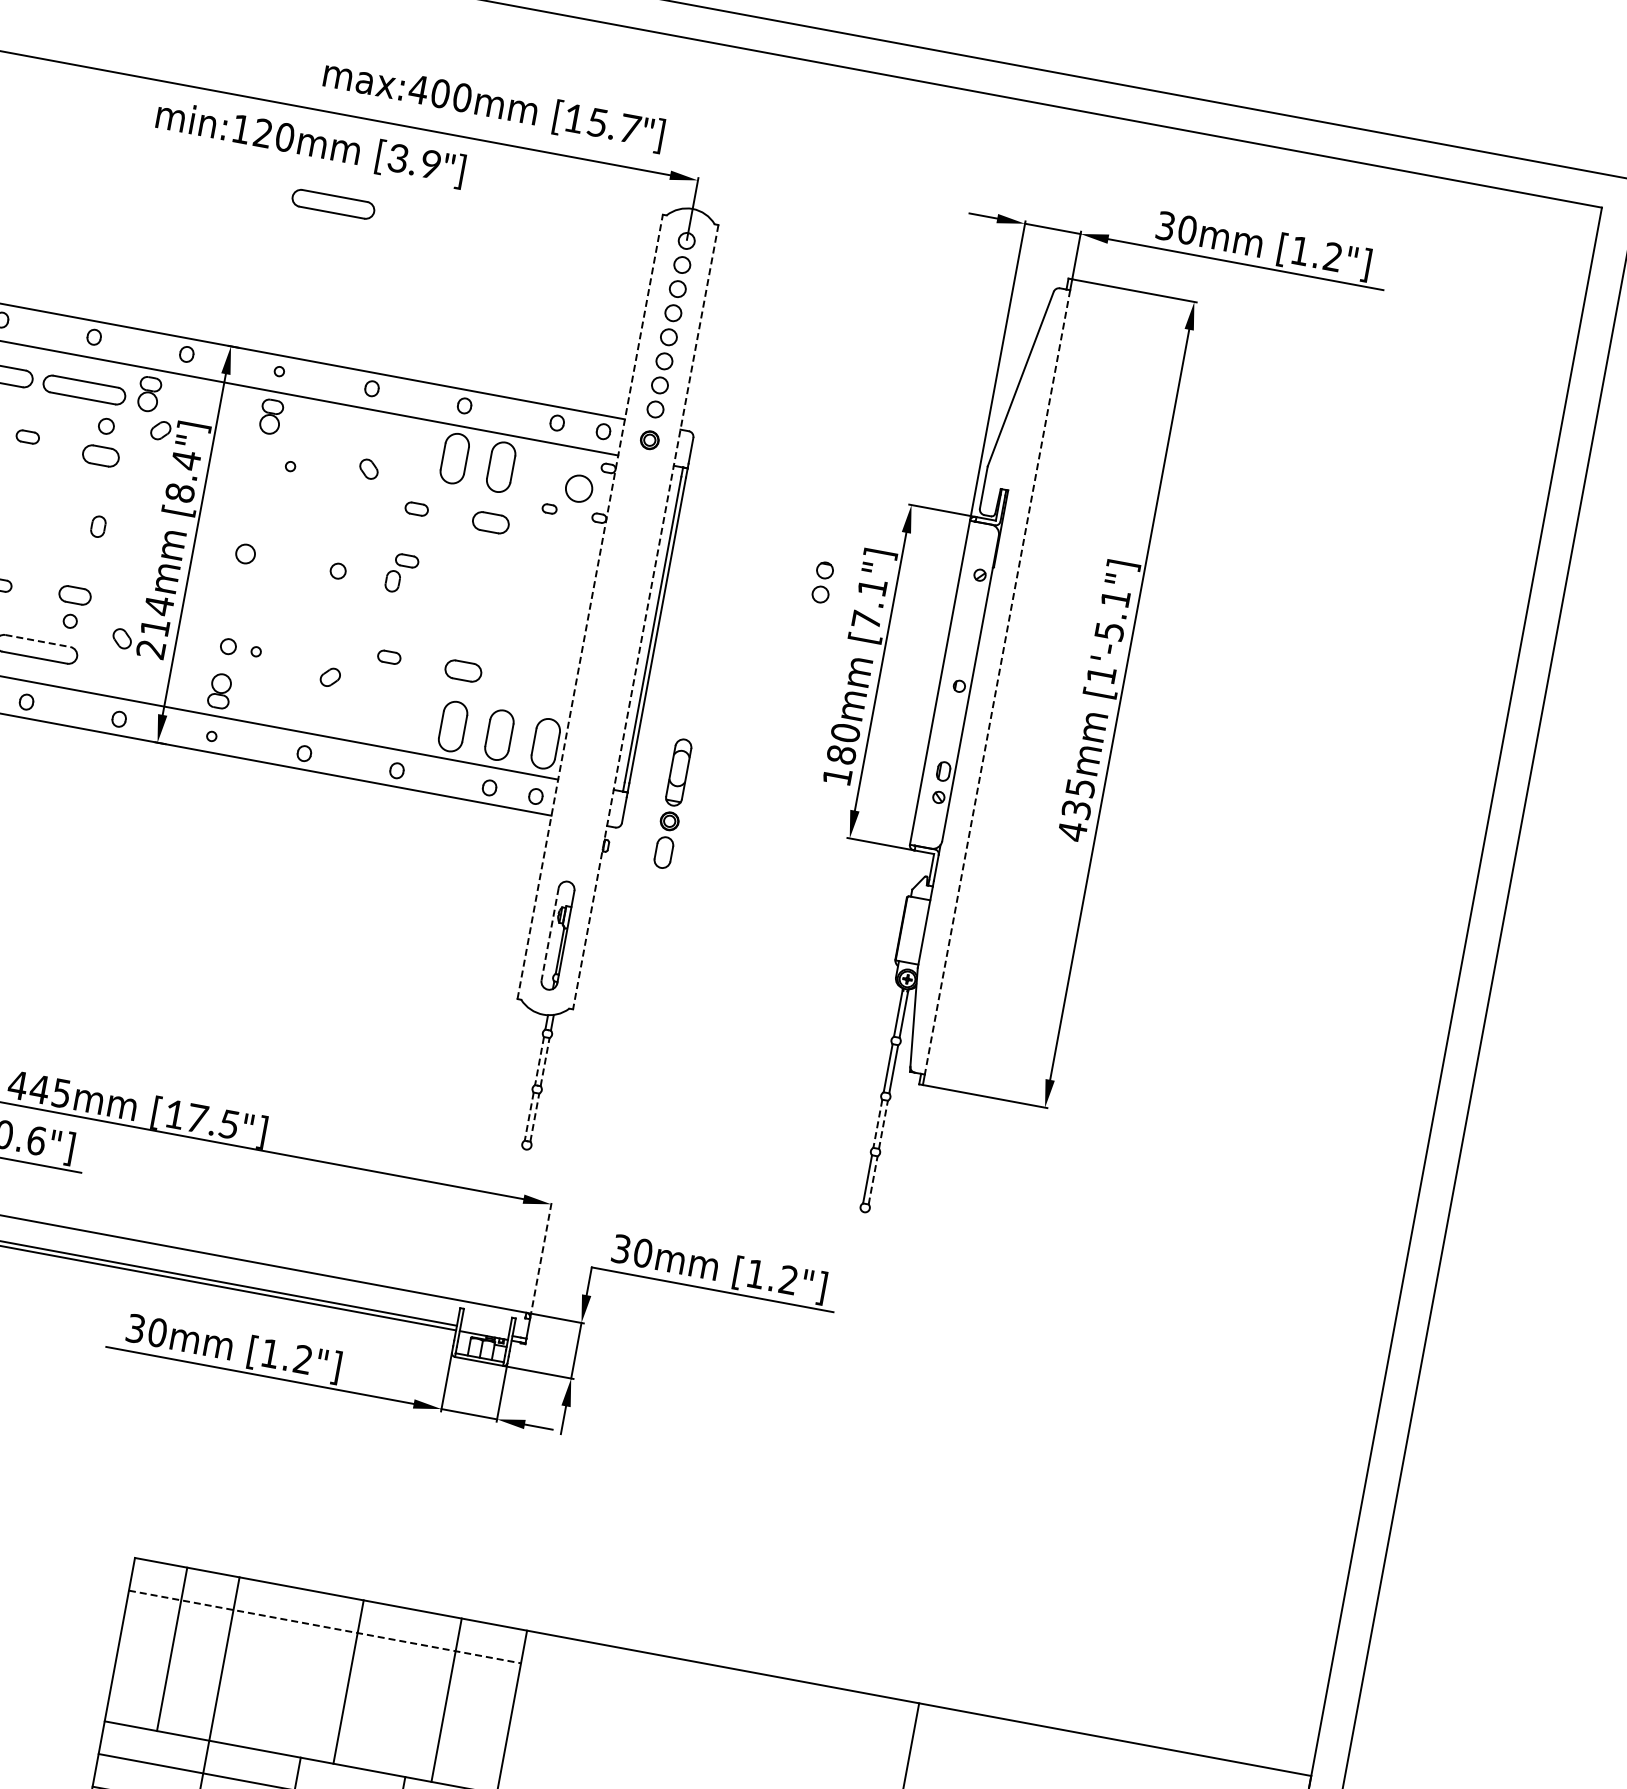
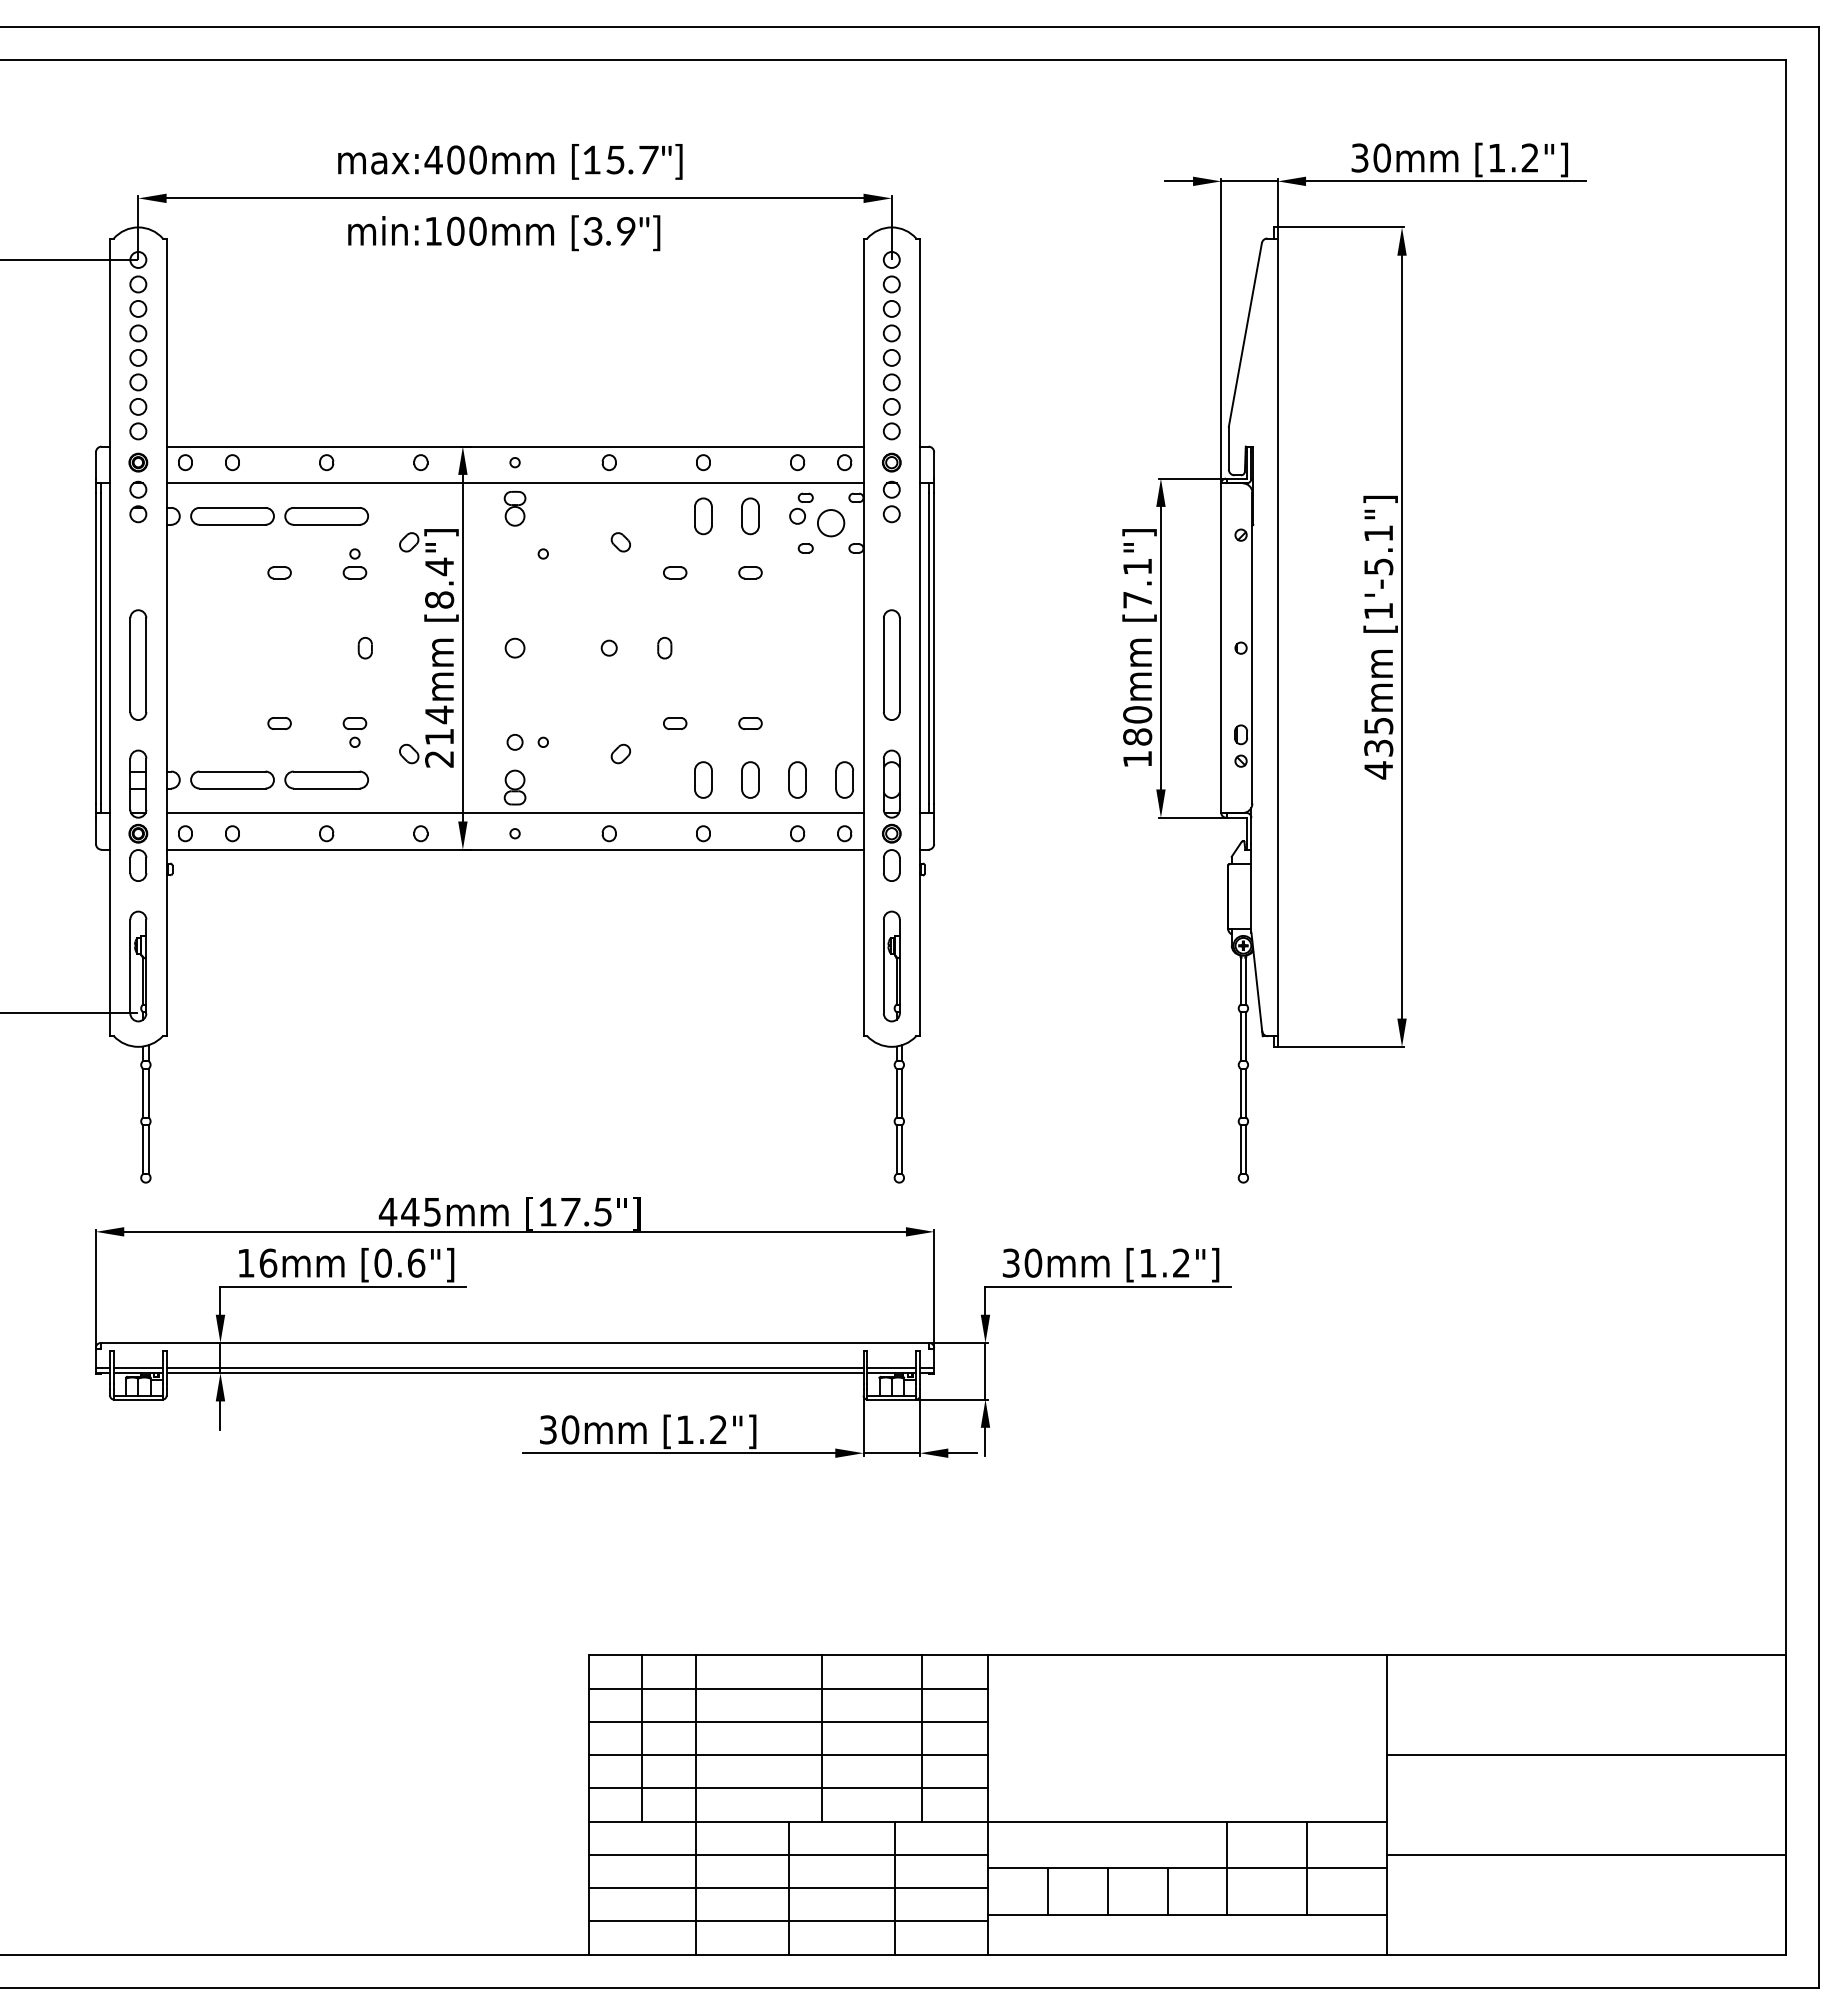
text: (493, 105) -> (510, 161), moved
text: (263, 132) -> (455, 230), min:120mm -> min:100mm
part: (333, 204) -> (537, 288), removed
part: (148, 393) -> (390, 508), removed
part: (103, 441) -> (354, 563), size x0.62
part: (454, 458) -> (703, 516), size x0.71
part: (501, 467) -> (750, 516), size x0.71
part: (552, 468) -> (801, 508), added
part: (490, 522) -> (750, 572), size x0.62
part: (407, 560) -> (675, 625), removed
part: (822, 581) -> (891, 501), moved
part: (72, 607) -> (354, 732), size x0.71
line: (590, 607) -> (863, 637), dashed -> solid
line: (646, 617) -> (920, 637), dashed -> solid
part: (612, 638) -> (891, 664), added
line: (37, 640) -> (326, 771), dashed -> solid
part: (463, 670) -> (750, 723), size x0.62
line: (997, 682) -> (1277, 637), dashed -> solid
part: (406, 717) -> (703, 779), added
part: (453, 726) -> (750, 779), size x0.71
part: (499, 734) -> (797, 779), size x0.71
part: (545, 743) -> (844, 779), size x0.71
part: (672, 803) -> (891, 815), moved
line: (549, 934) -> (883, 966), dashed -> solid
line: (539, 1061) -> (896, 1093), dashed -> solid
line: (545, 1061) -> (902, 1092), dashed -> solid
line: (529, 1117) -> (896, 1150), dashed -> solid
line: (535, 1117) -> (902, 1149), dashed -> solid
line: (877, 1124) -> (1240, 1093), dashed -> solid
line: (883, 1124) -> (1246, 1092), dashed -> solid
line: (873, 1180) -> (1246, 1149), dashed -> solid
line: (541, 1260) -> (934, 1288), dashed -> solid
line: (484, 1330) -> (891, 1368), added
line: (325, 1626) -> (789, 1688), dashed -> solid
line: (318, 1659) -> (788, 1721), added
line: (312, 1692) -> (788, 1755), added
line: (306, 1725) -> (788, 1788), added

